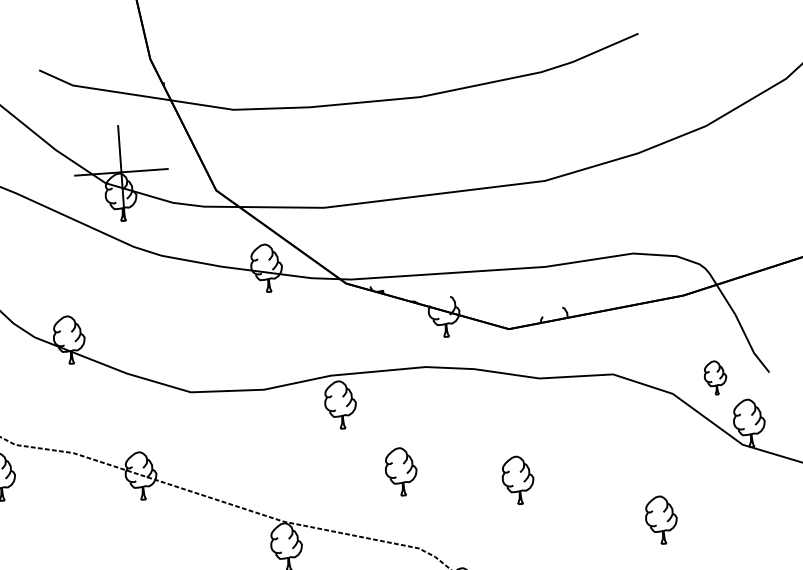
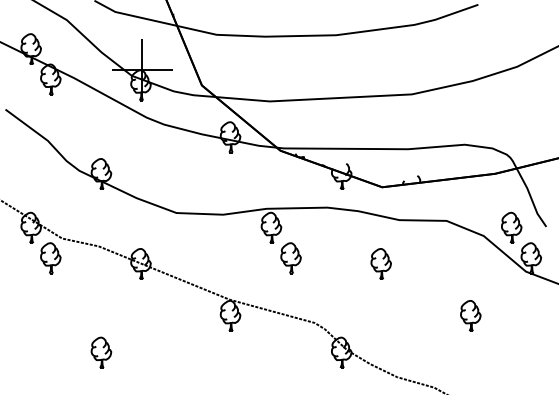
part: (715, 377) -> (511, 227), size x1.43
part: (400, 472) -> (290, 258), moved
part: (516, 479) -> (380, 263), moved

